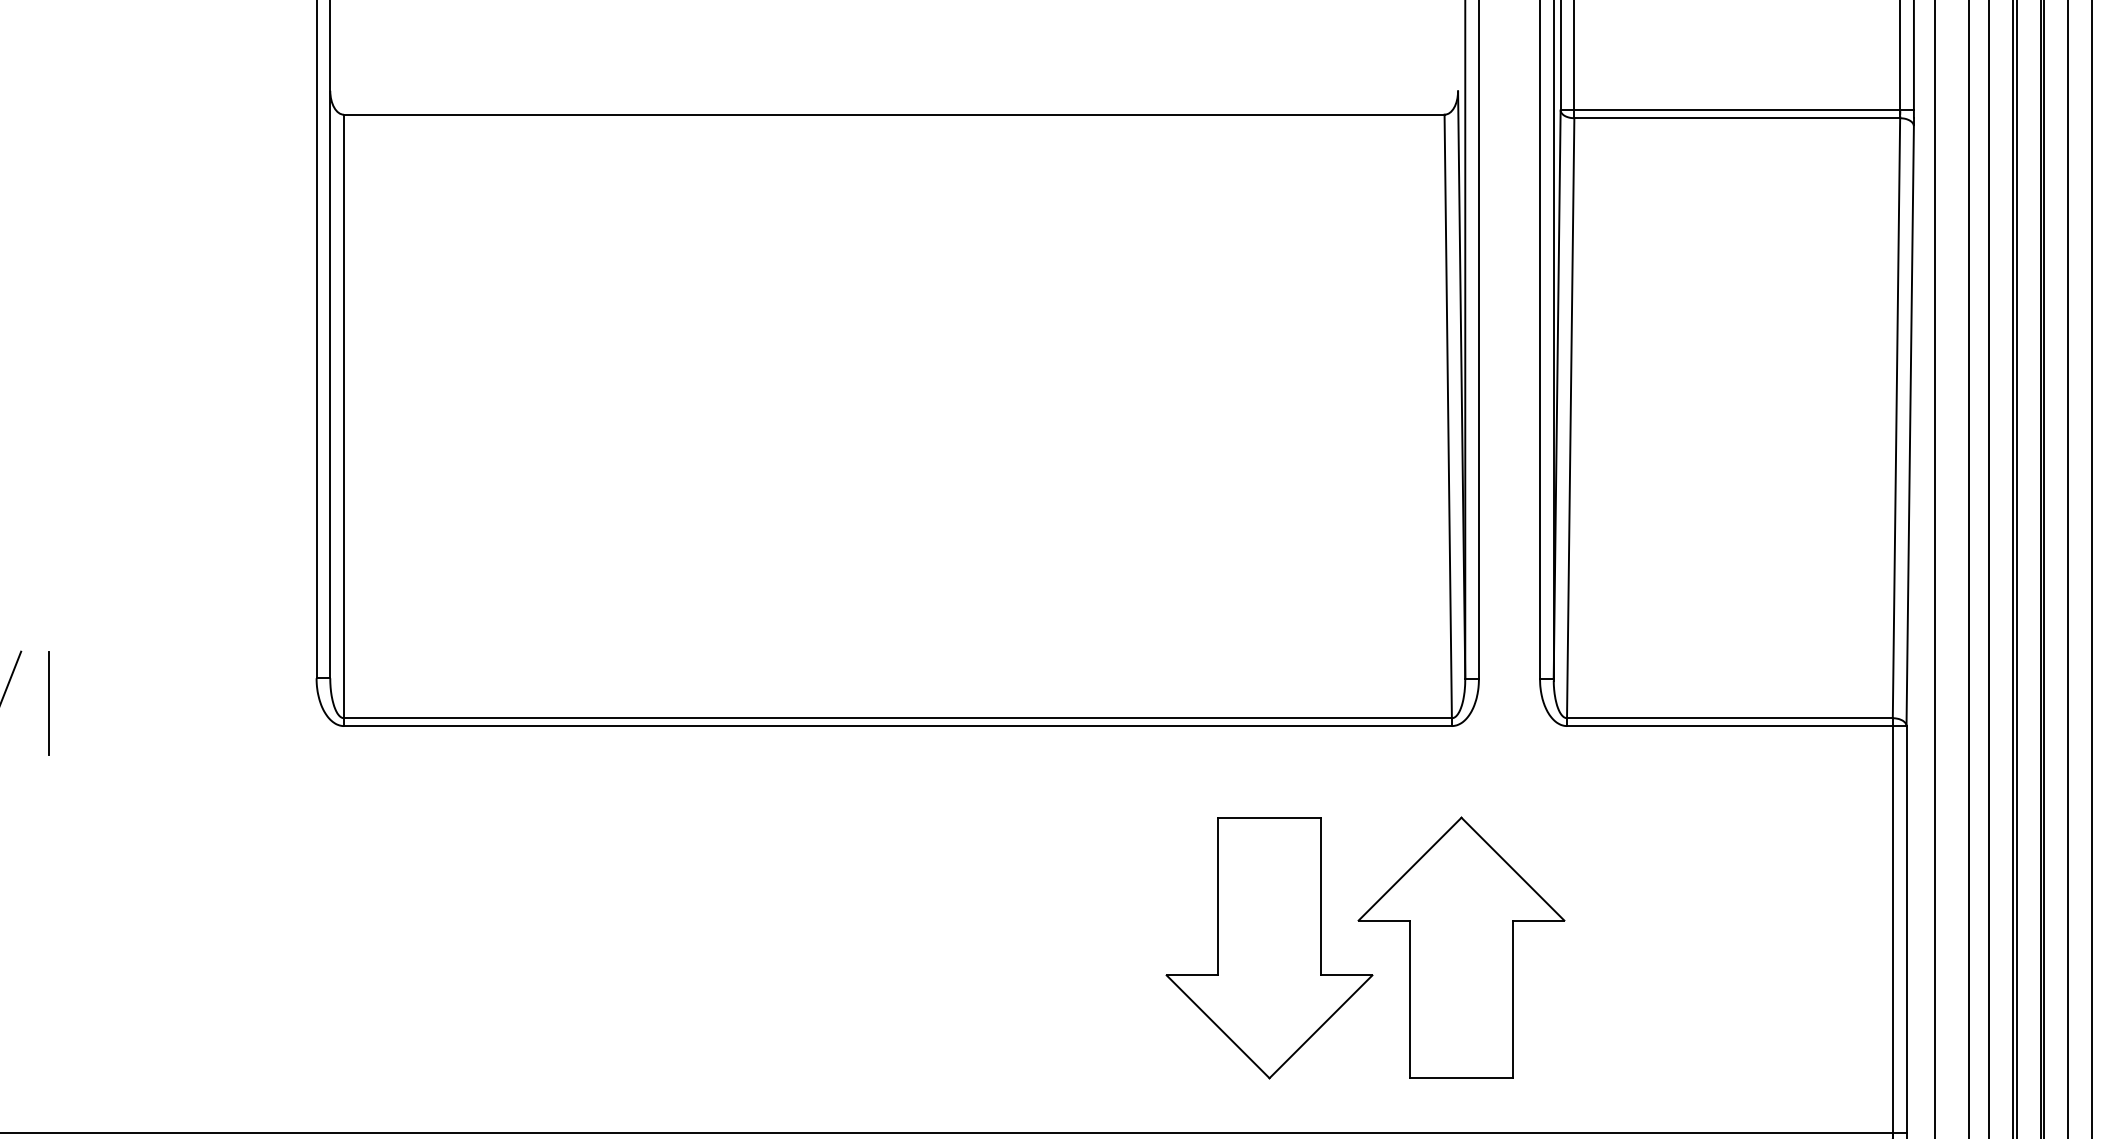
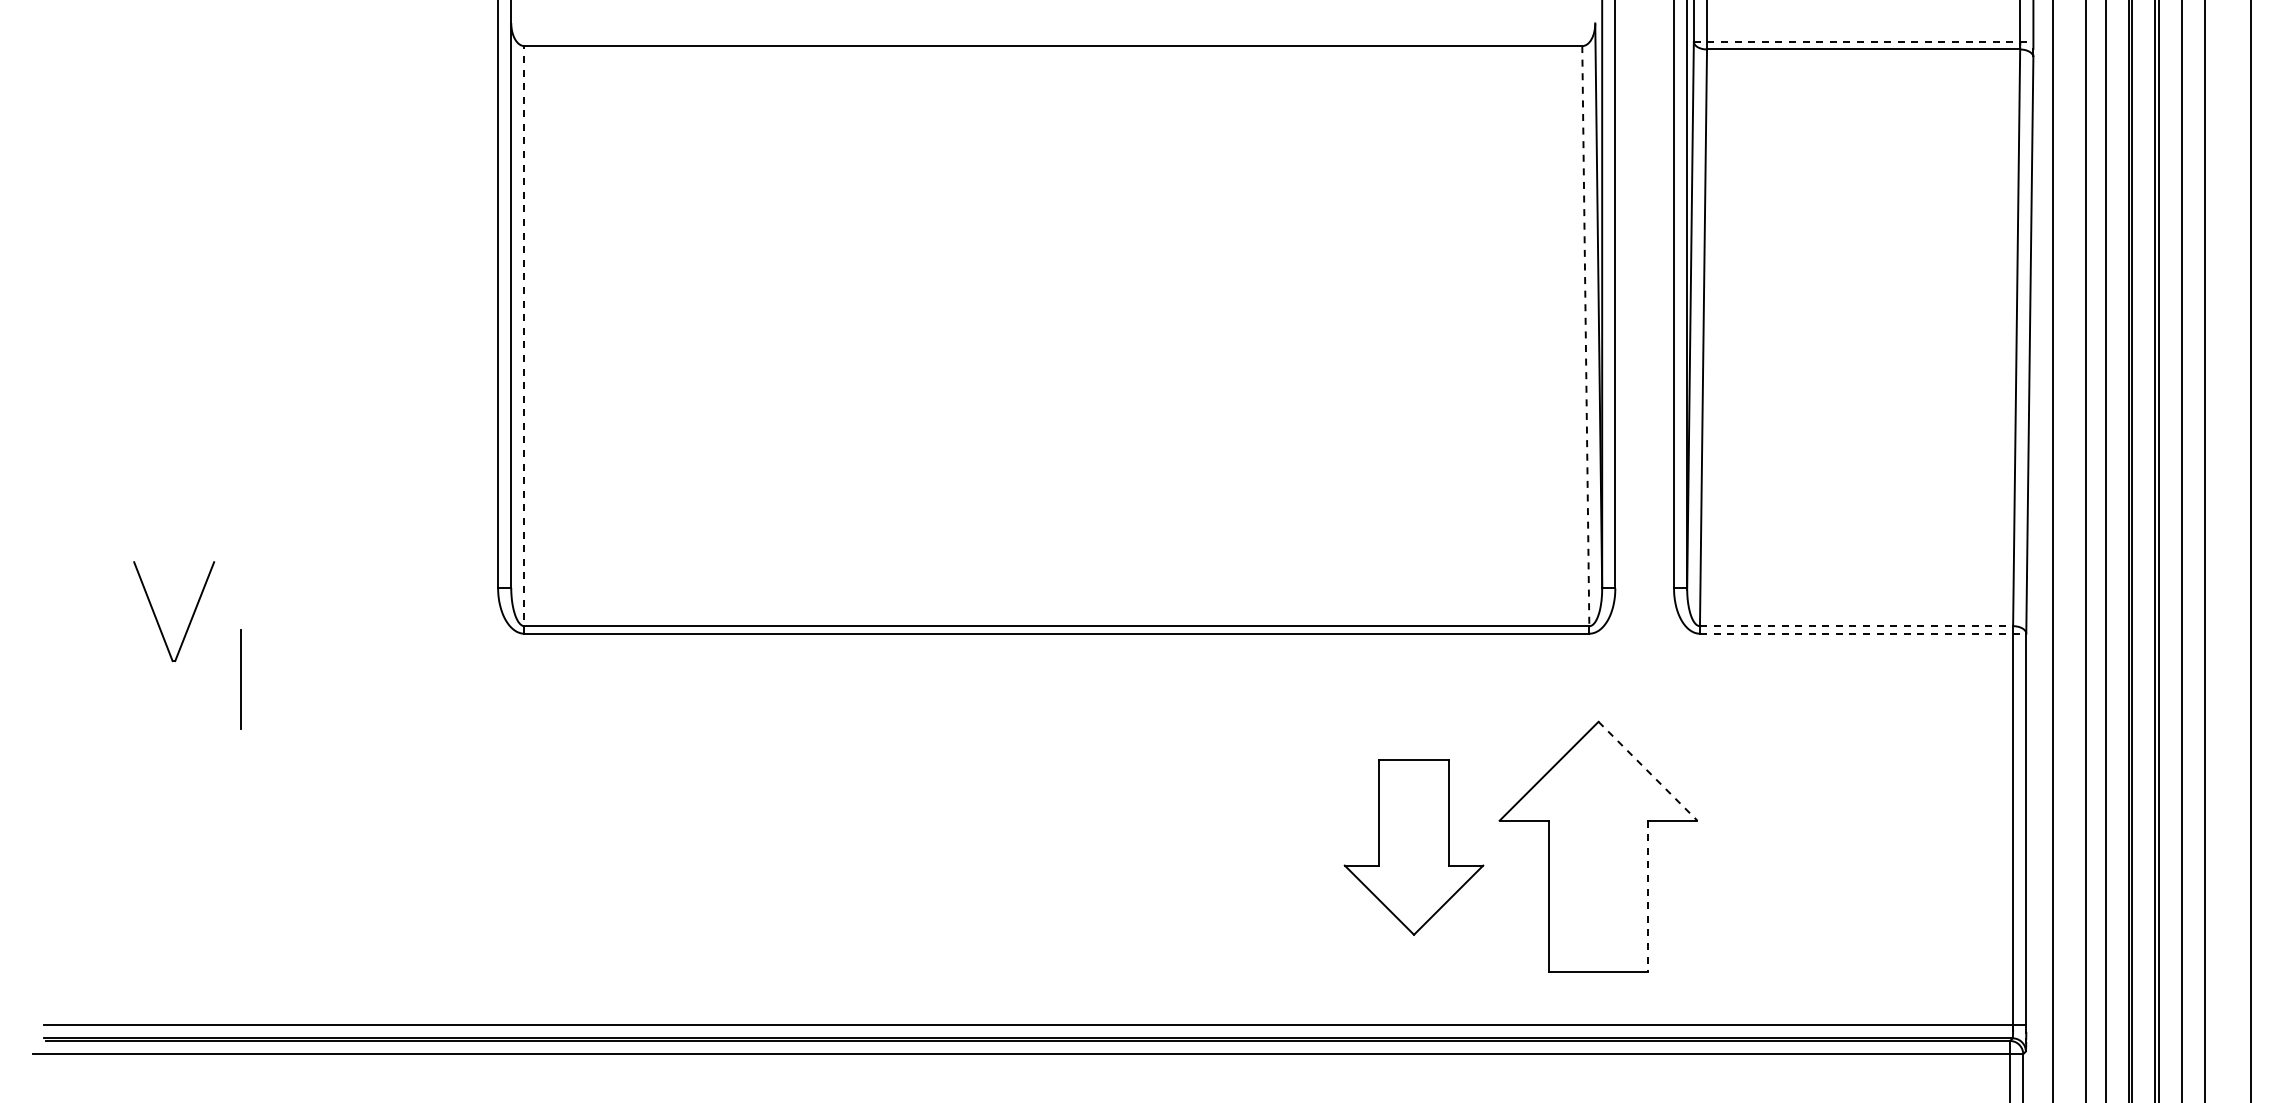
line: (1737, 109) -> (1863, 41), solid -> dashed
line: (1447, 416) -> (1585, 336), solid -> dashed
line: (344, 419) -> (524, 339), solid -> dashed
line: (48, 702) -> (240, 679), moved
line: (1729, 718) -> (1856, 626), solid -> dashed
line: (1737, 725) -> (1863, 633), solid -> dashed
line: (1512, 869) -> (1647, 771), solid -> dashed
part: (1268, 948) -> (1413, 847), size x0.7
line: (1512, 999) -> (1647, 896), solid -> dashed

